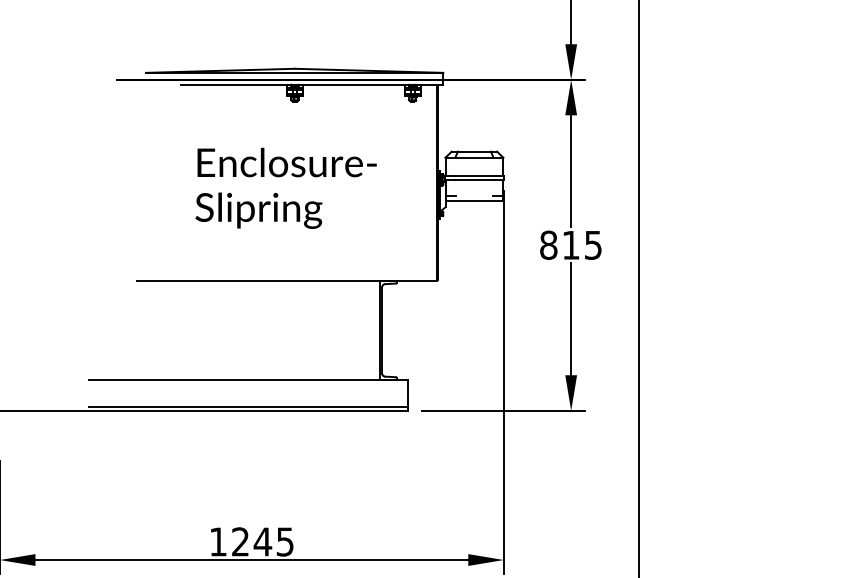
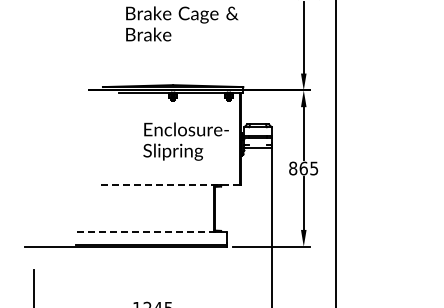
text: (284, 188) -> (185, 141), moved
text: (570, 245) -> (303, 168), 815 -> 865
line: (286, 281) -> (169, 185), solid -> dashed
line: (246, 380) -> (150, 232), solid -> dashed

